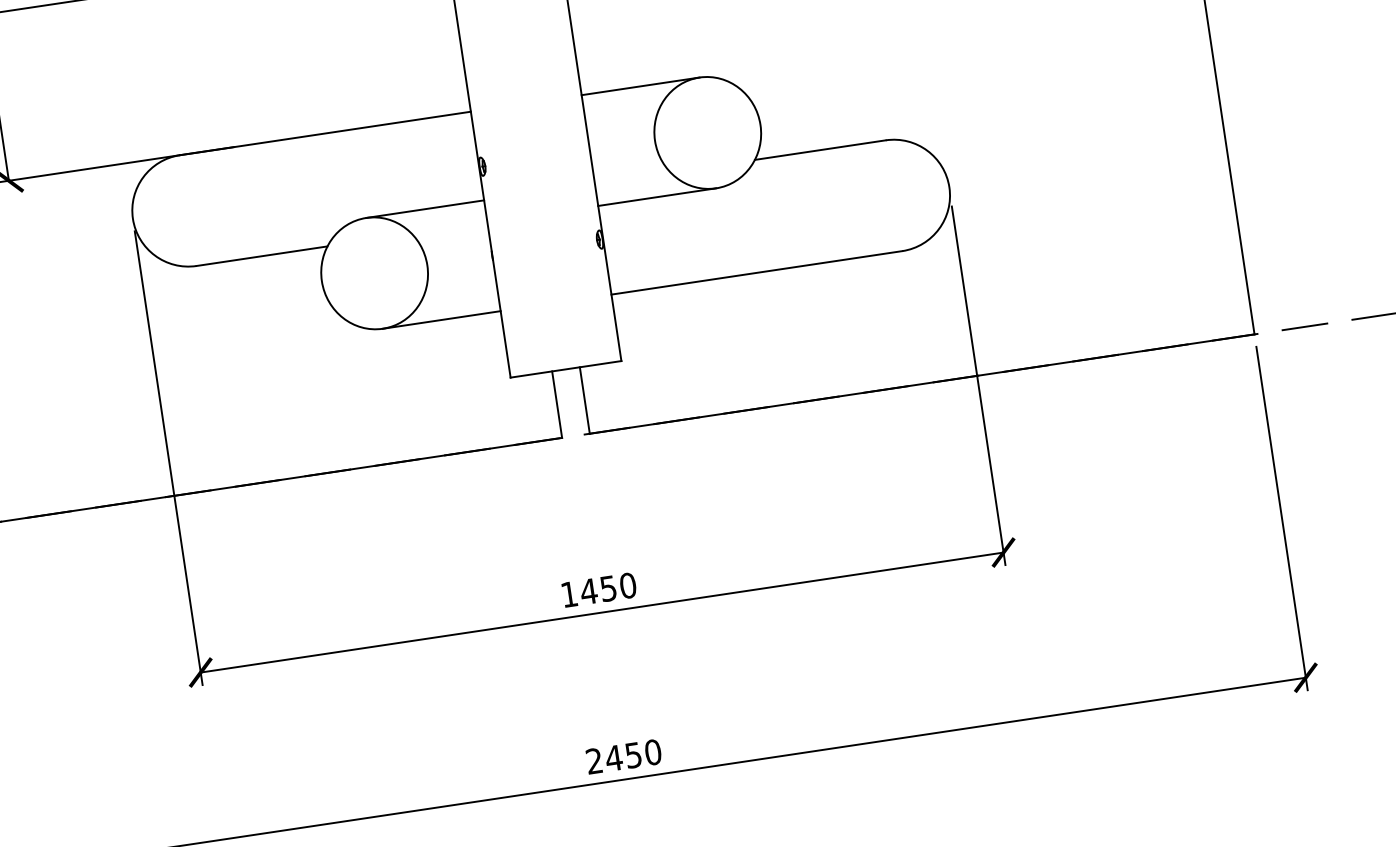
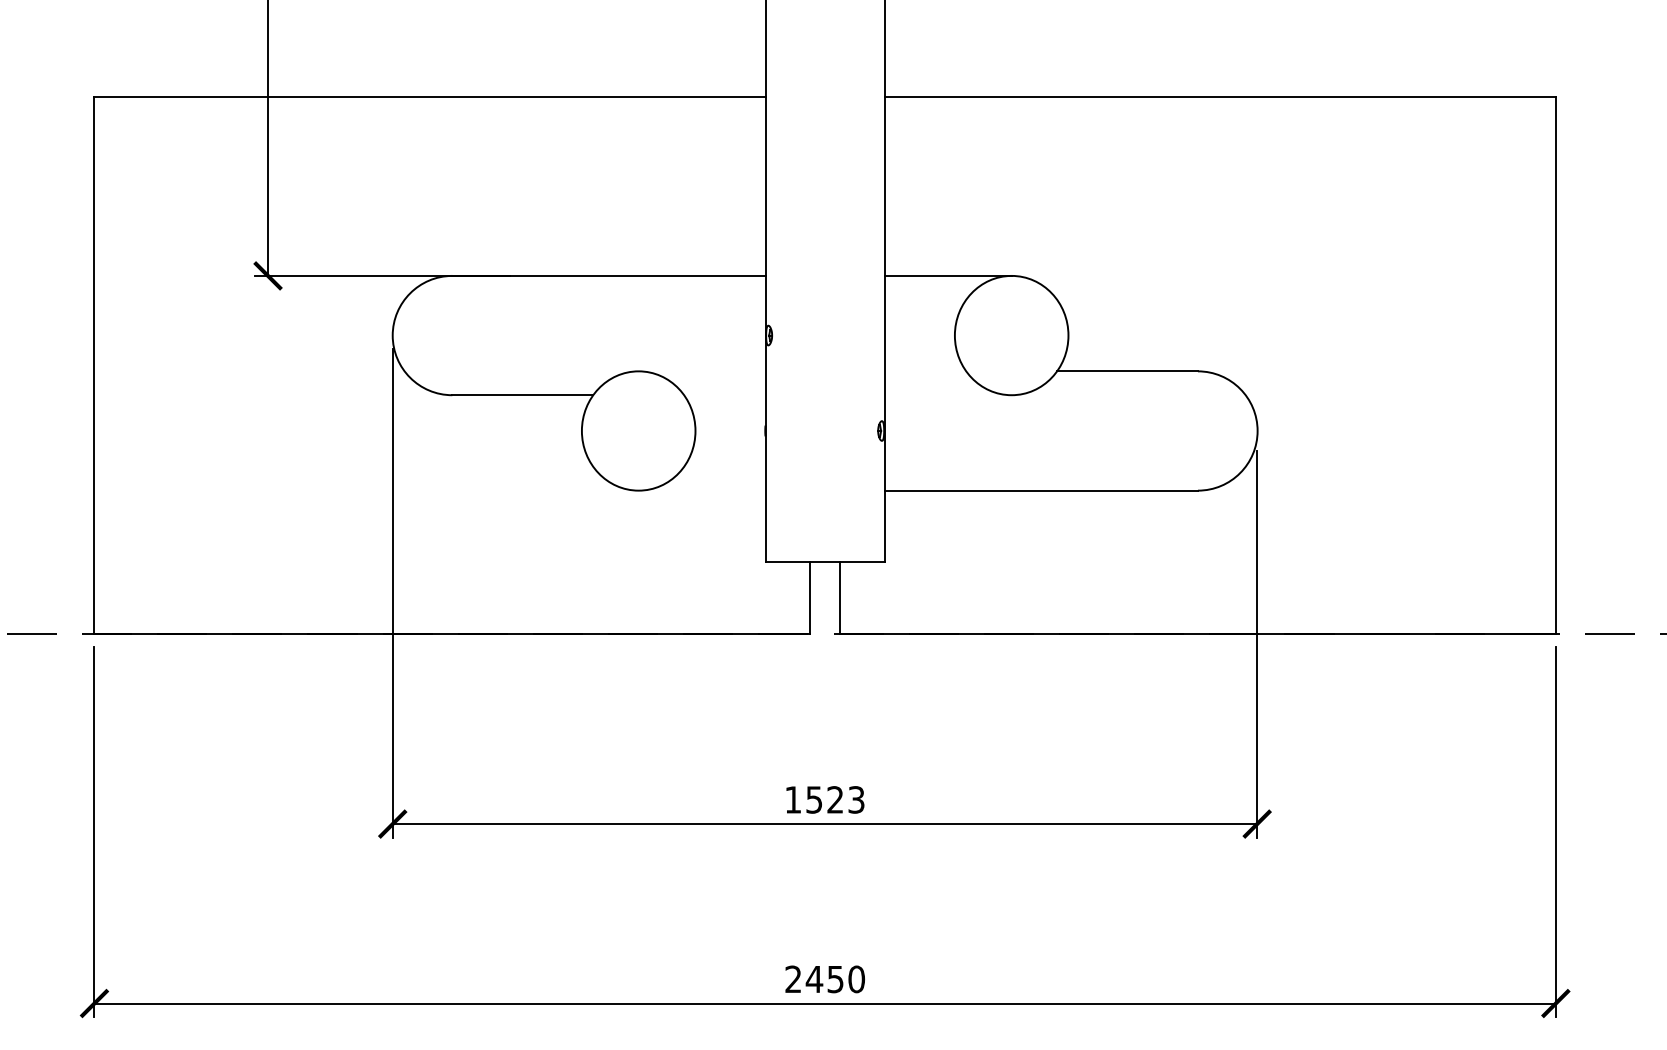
line: (656, 197) -> (947, 395), removed
line: (424, 209) -> (701, 371), removed
line: (441, 319) -> (701, 490), removed
text: (607, 588) -> (834, 799), 1450 -> 1523

